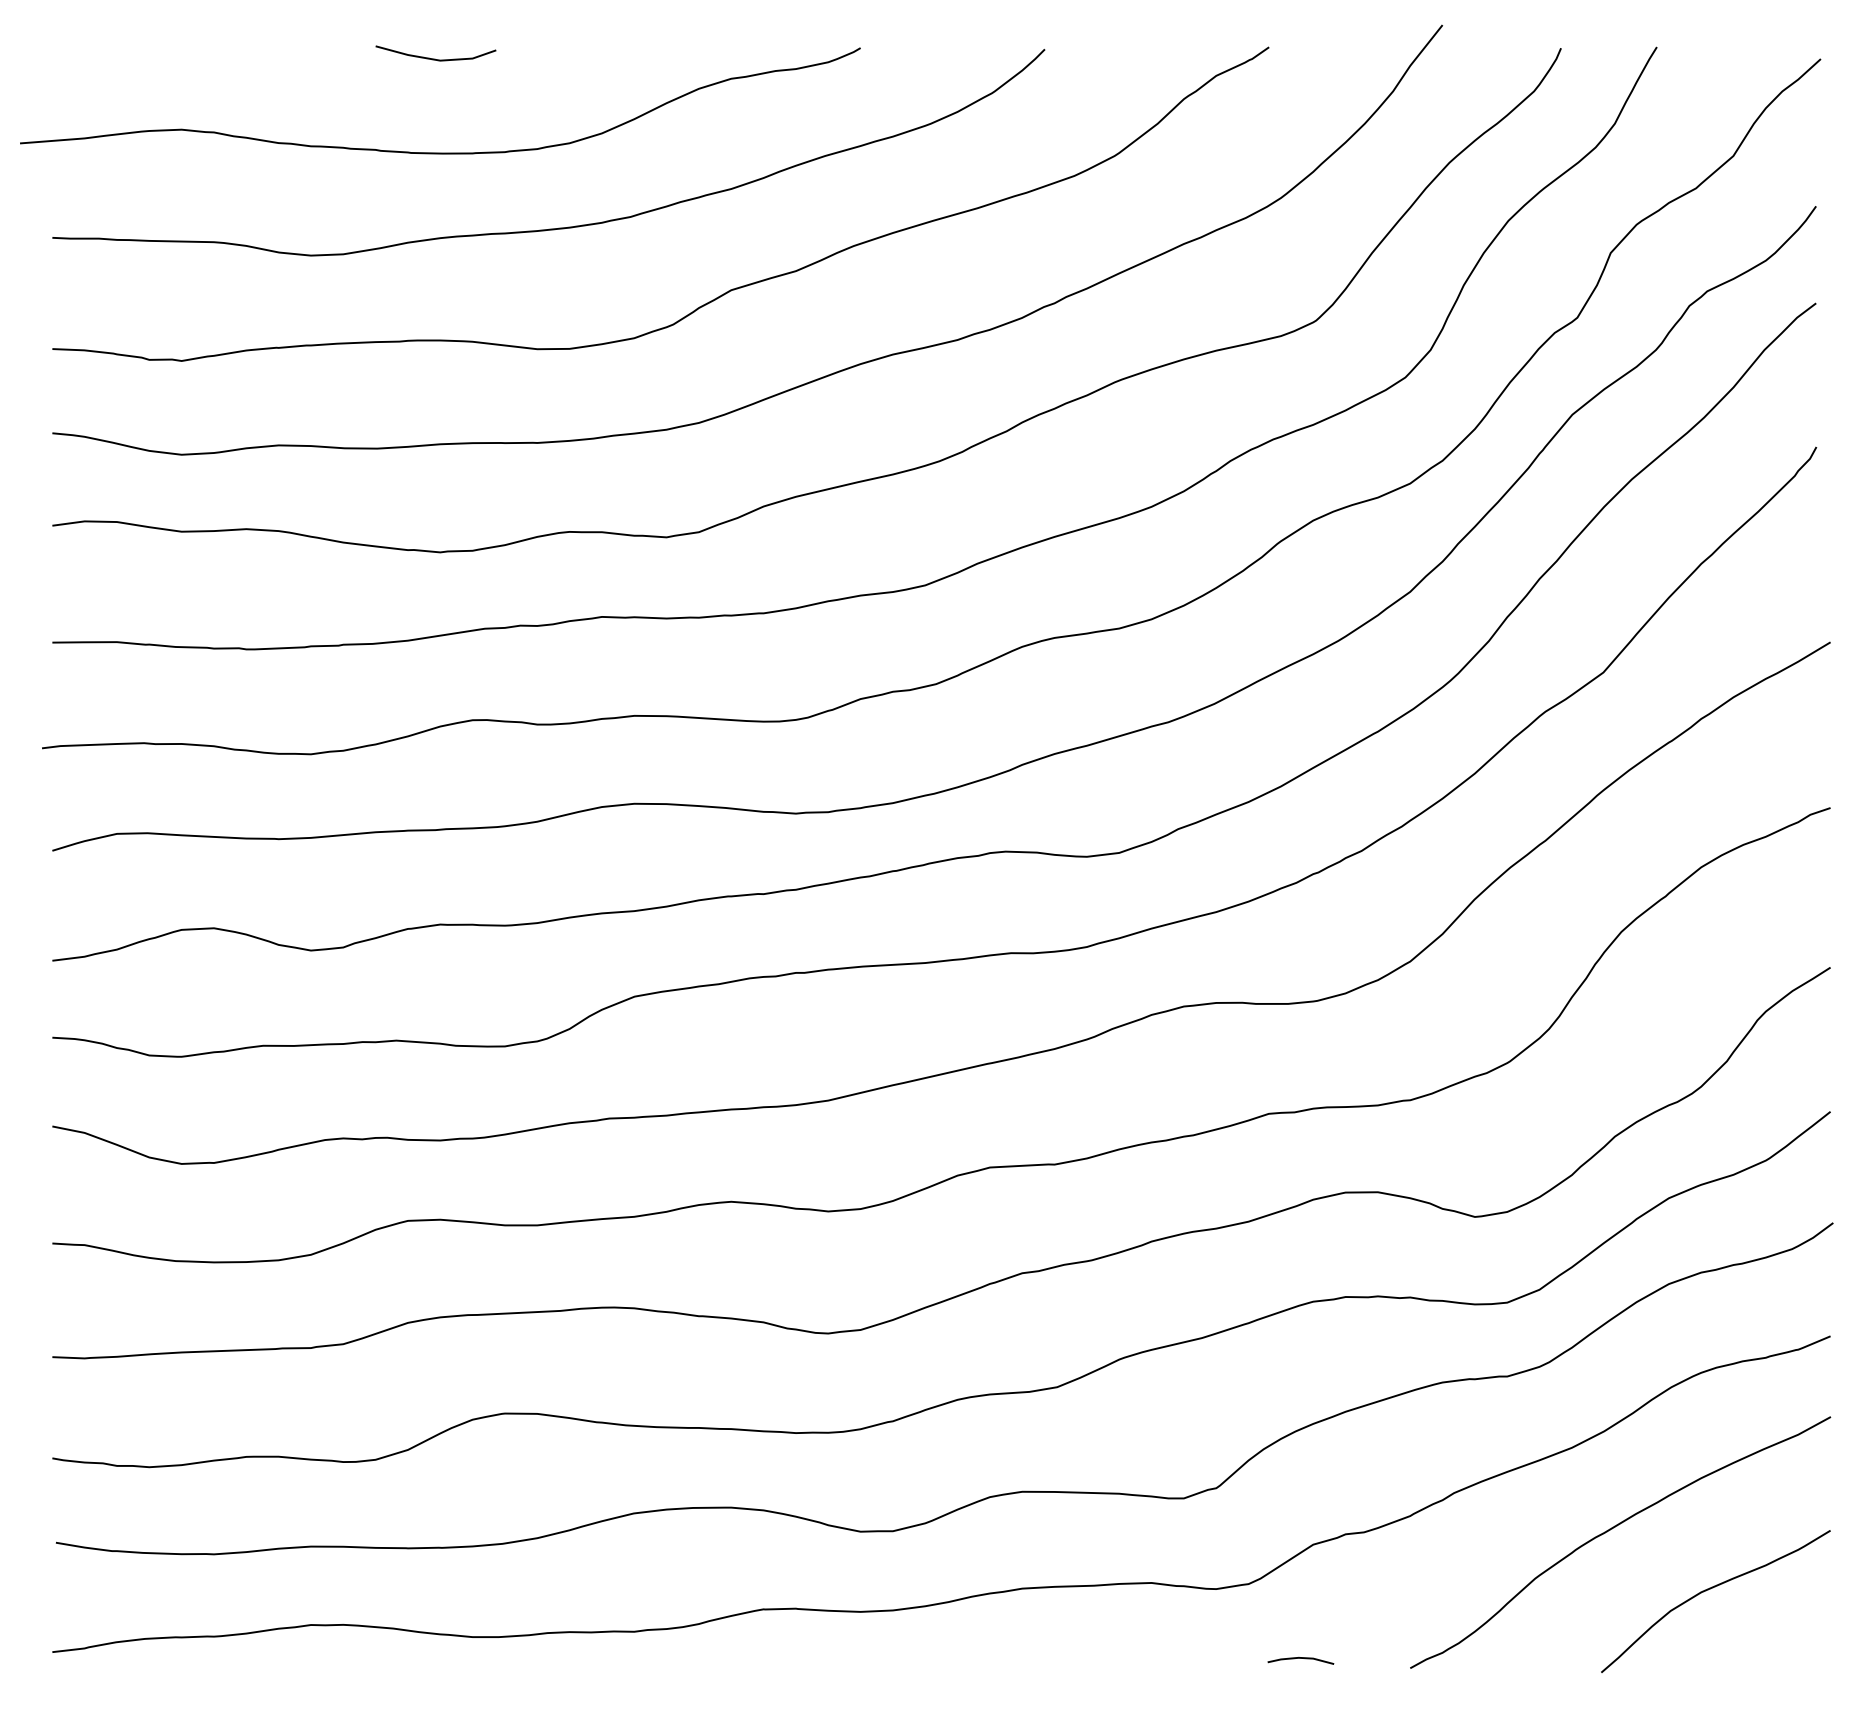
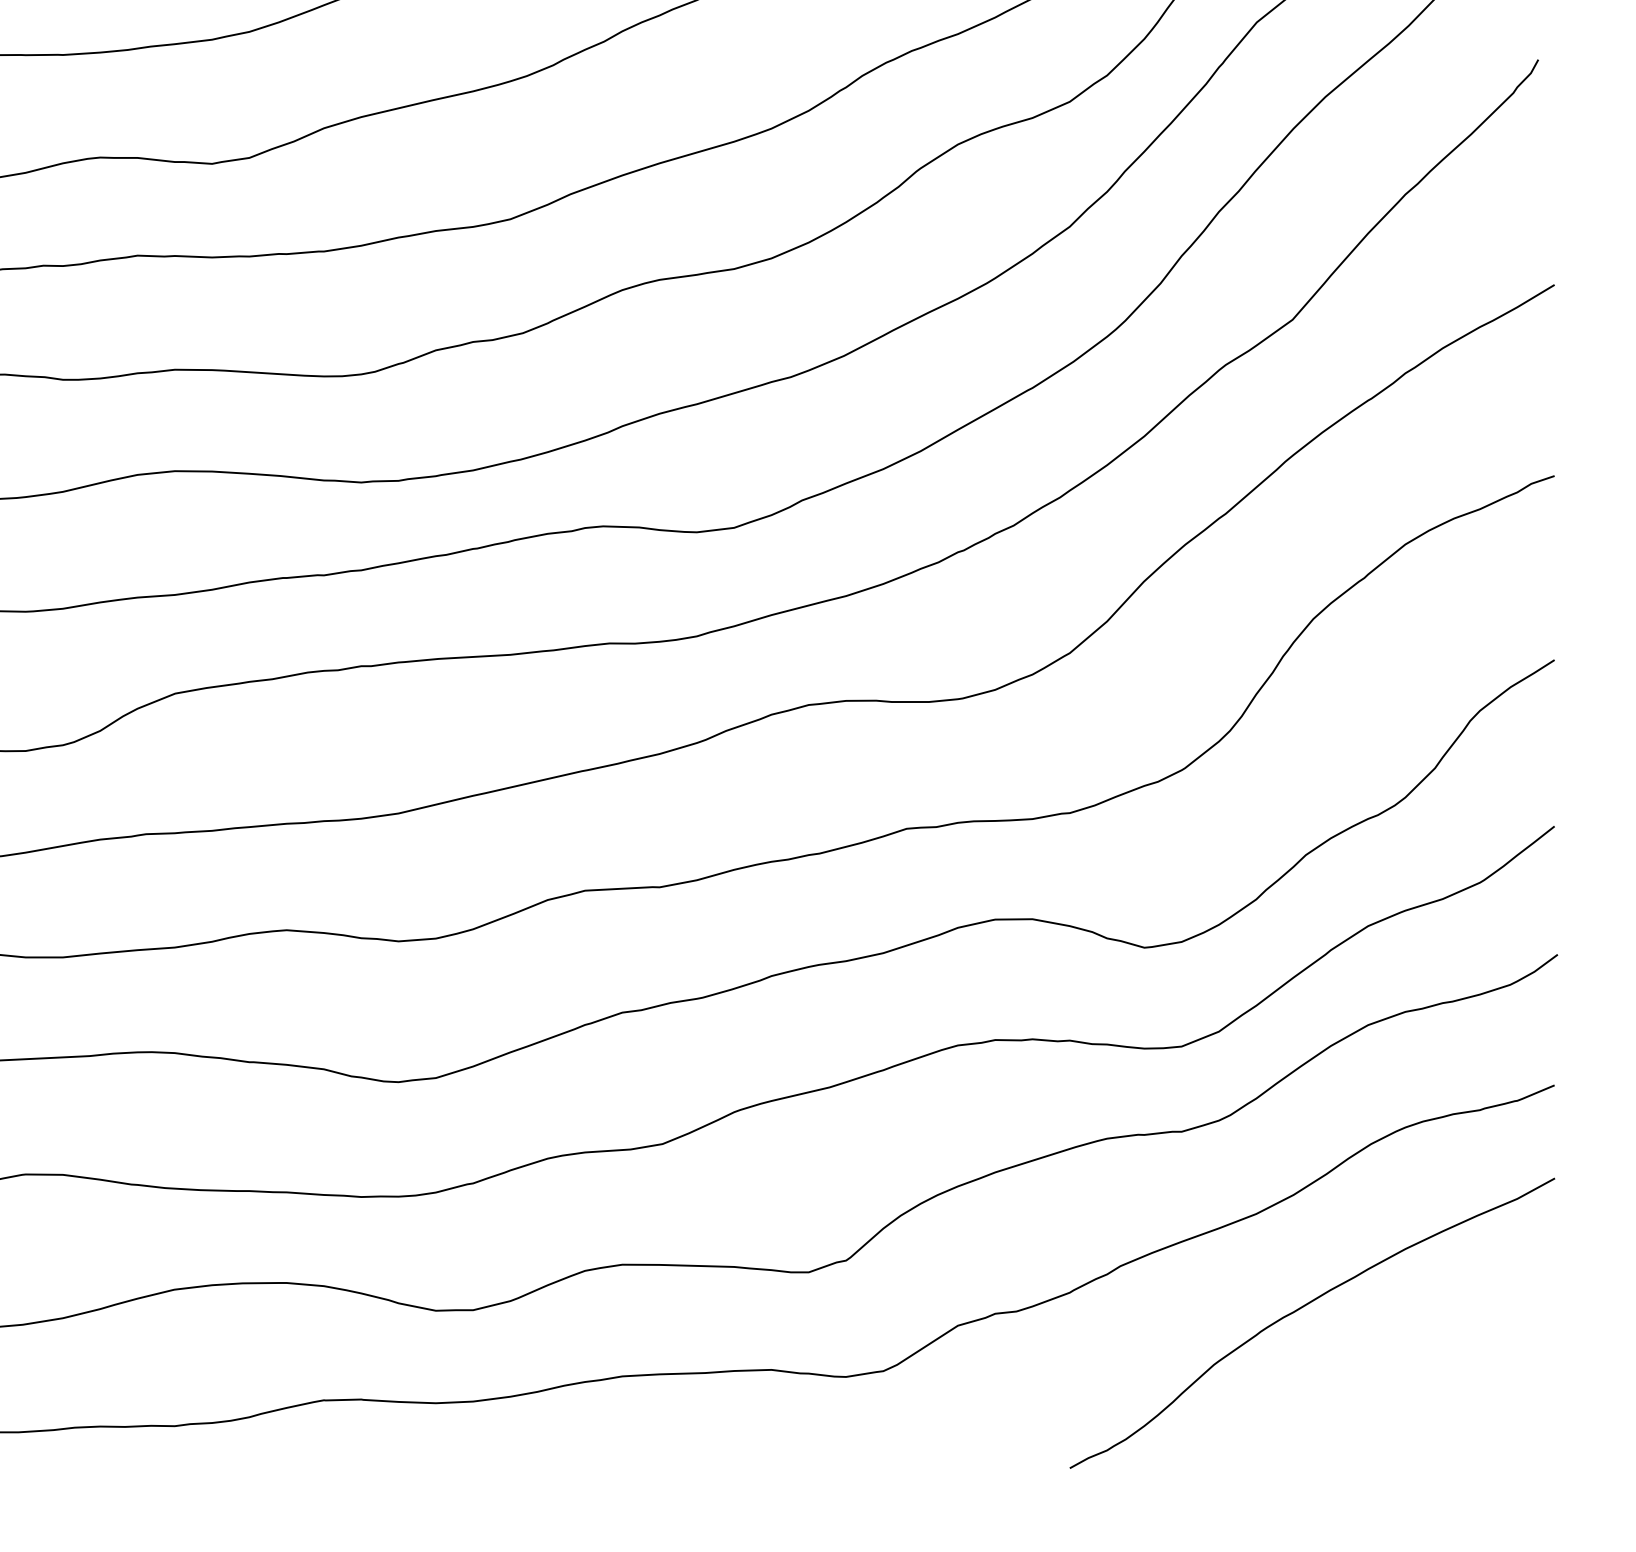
curve: (1710, 1589) -> (1416, 1377), removed
line: (1300, 1658) -> (943, 1456), removed

